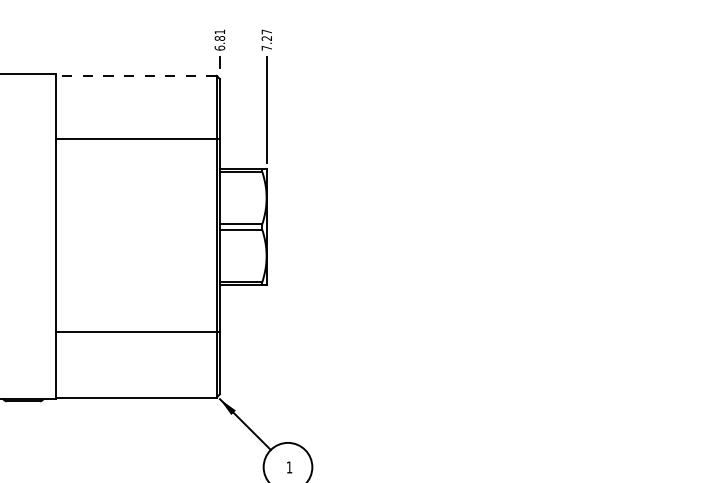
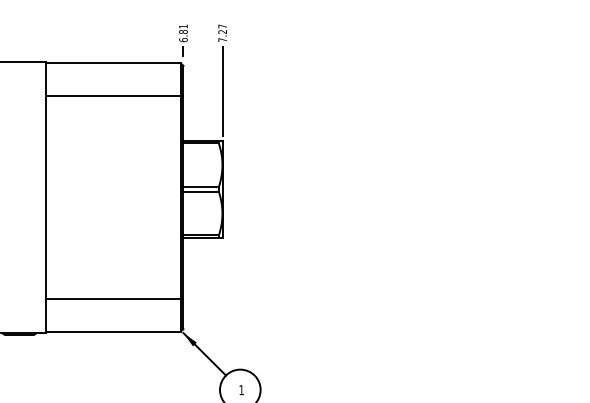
line: (136, 76) -> (113, 63), dashed -> solid
line: (137, 138) -> (114, 95), moved
line: (137, 332) -> (114, 299), moved

